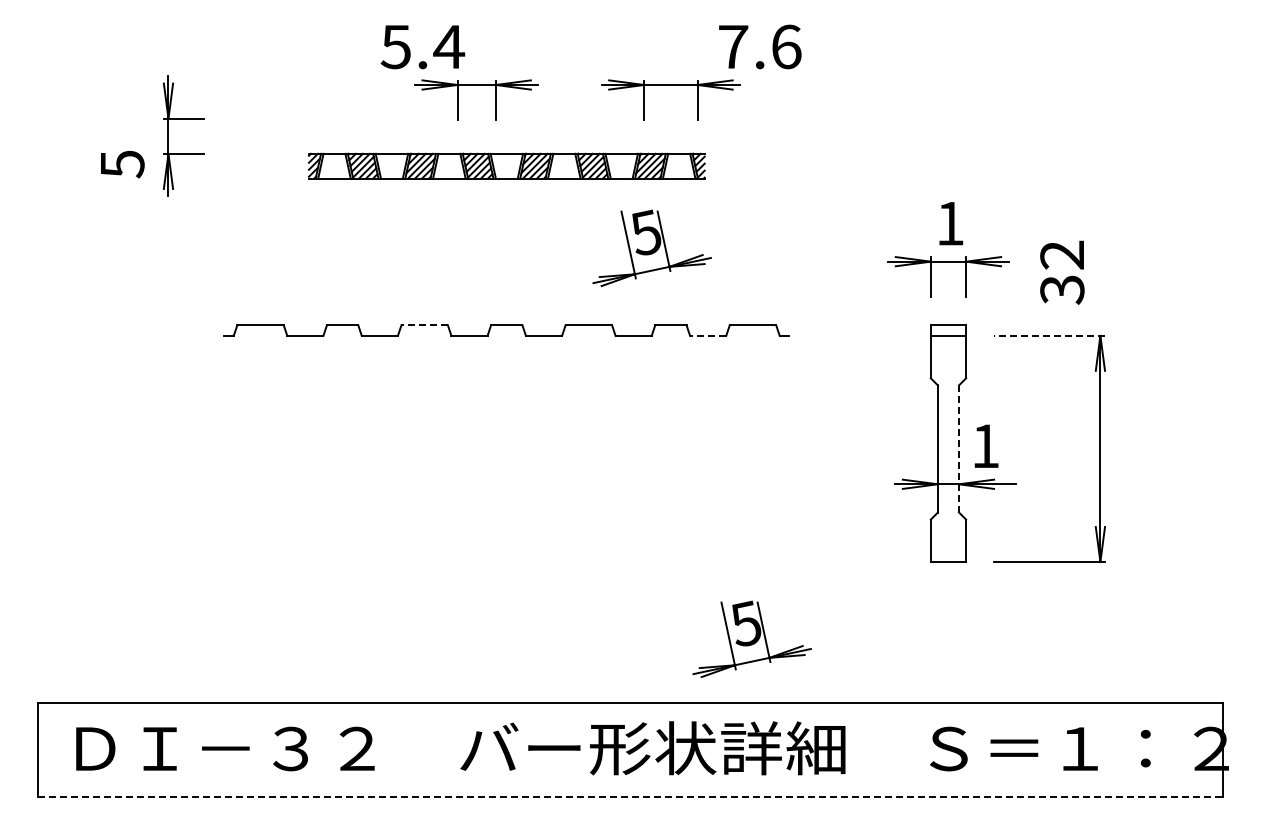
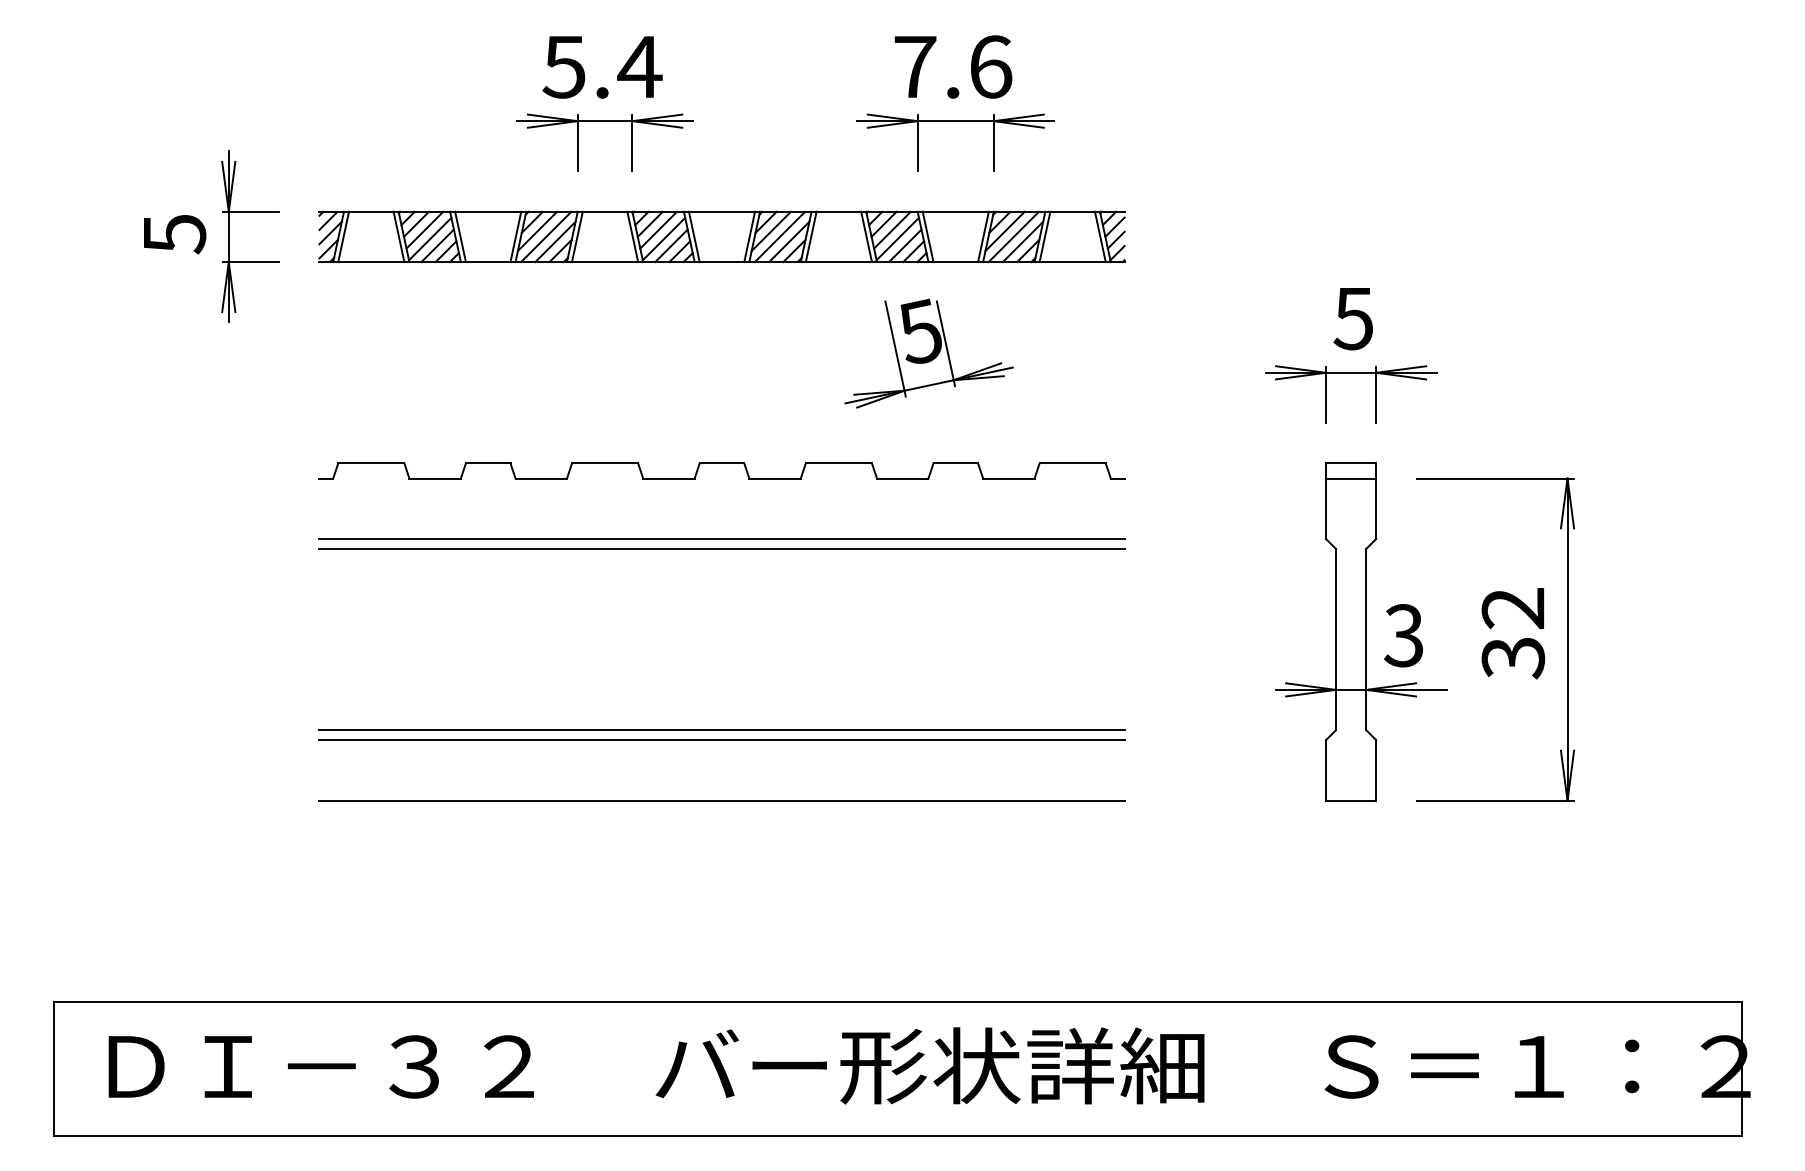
text: (760, 46) -> (953, 66), moved
part: (476, 85) -> (604, 121), moved
part: (168, 135) -> (228, 235), moved
part: (506, 165) -> (721, 235), size x1.43
text: (949, 223) -> (1352, 318), 1 -> 5
text: (1062, 272) -> (1513, 633), moved
line: (424, 325) -> (604, 463), dashed -> solid
line: (707, 335) -> (1007, 477), dashed -> solid
line: (1049, 335) -> (1495, 477), dashed -> solid
line: (506, 378) -> (721, 539), added
line: (506, 385) -> (721, 549), added
text: (984, 446) -> (1402, 636), 1 -> 3
line: (959, 448) -> (1366, 638), dashed -> solid
line: (506, 512) -> (721, 730), added
line: (506, 519) -> (721, 740), added
line: (506, 562) -> (721, 801), added
part: (751, 639) -> (1070, 910), removed
line: (630, 797) -> (898, 1135), dashed -> solid

